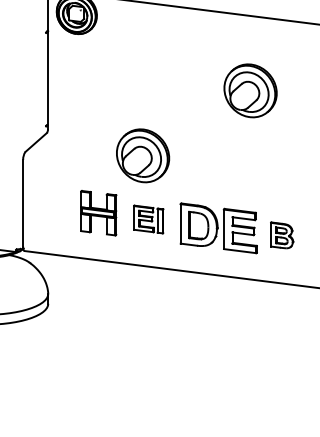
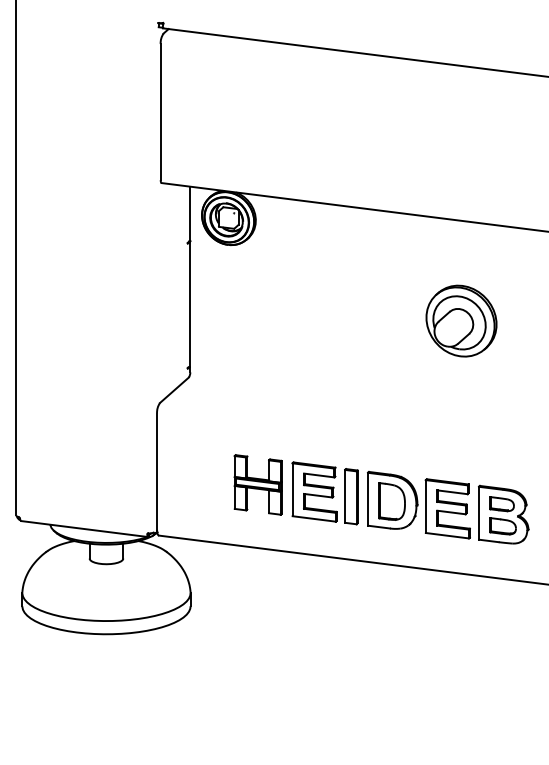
part: (143, 155) -> (317, 407), removed
part: (148, 219) -> (324, 493), size x1.67
part: (281, 235) -> (503, 514), size x1.67

